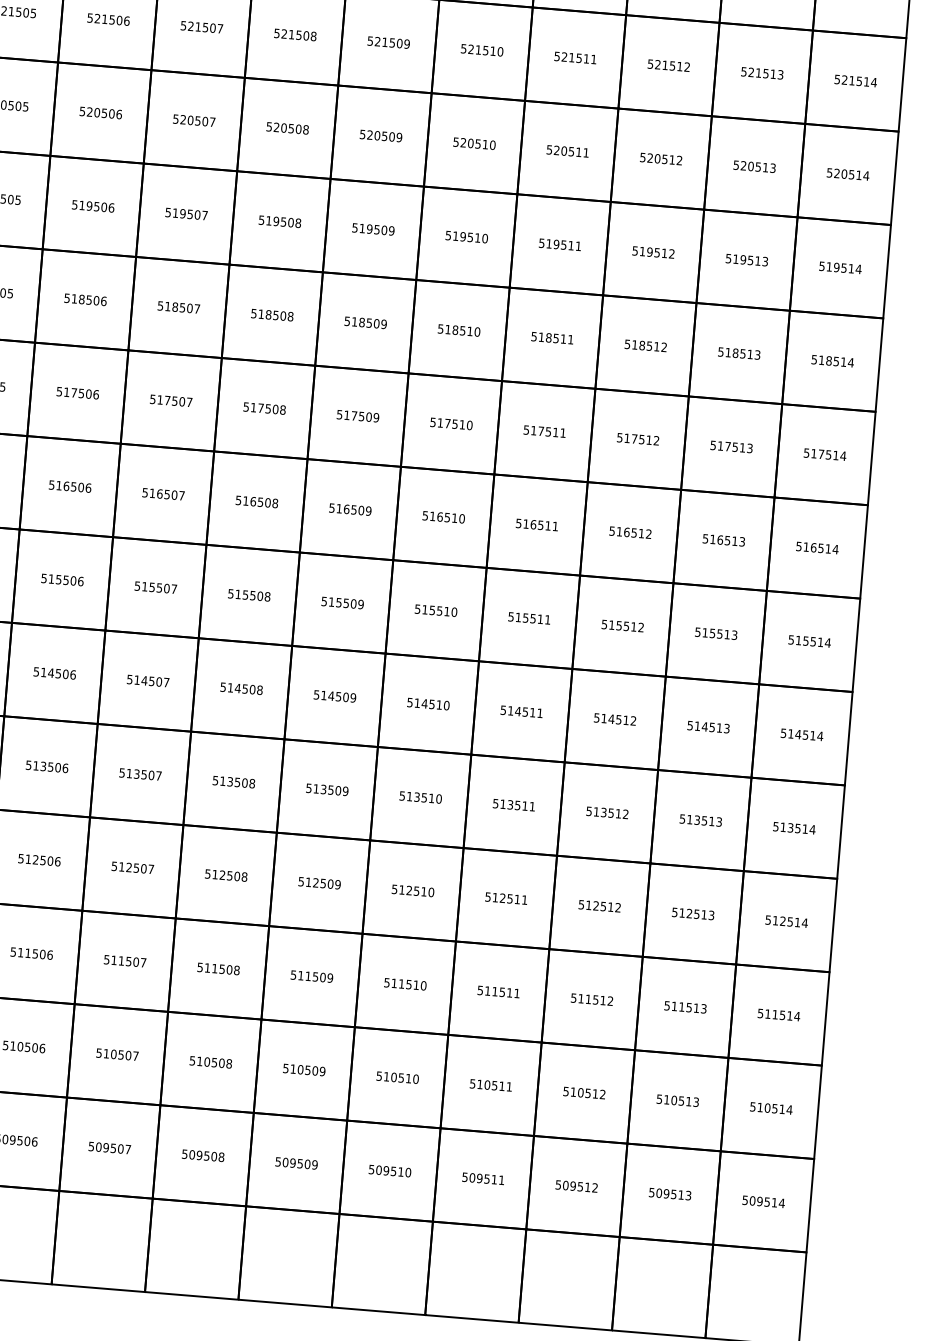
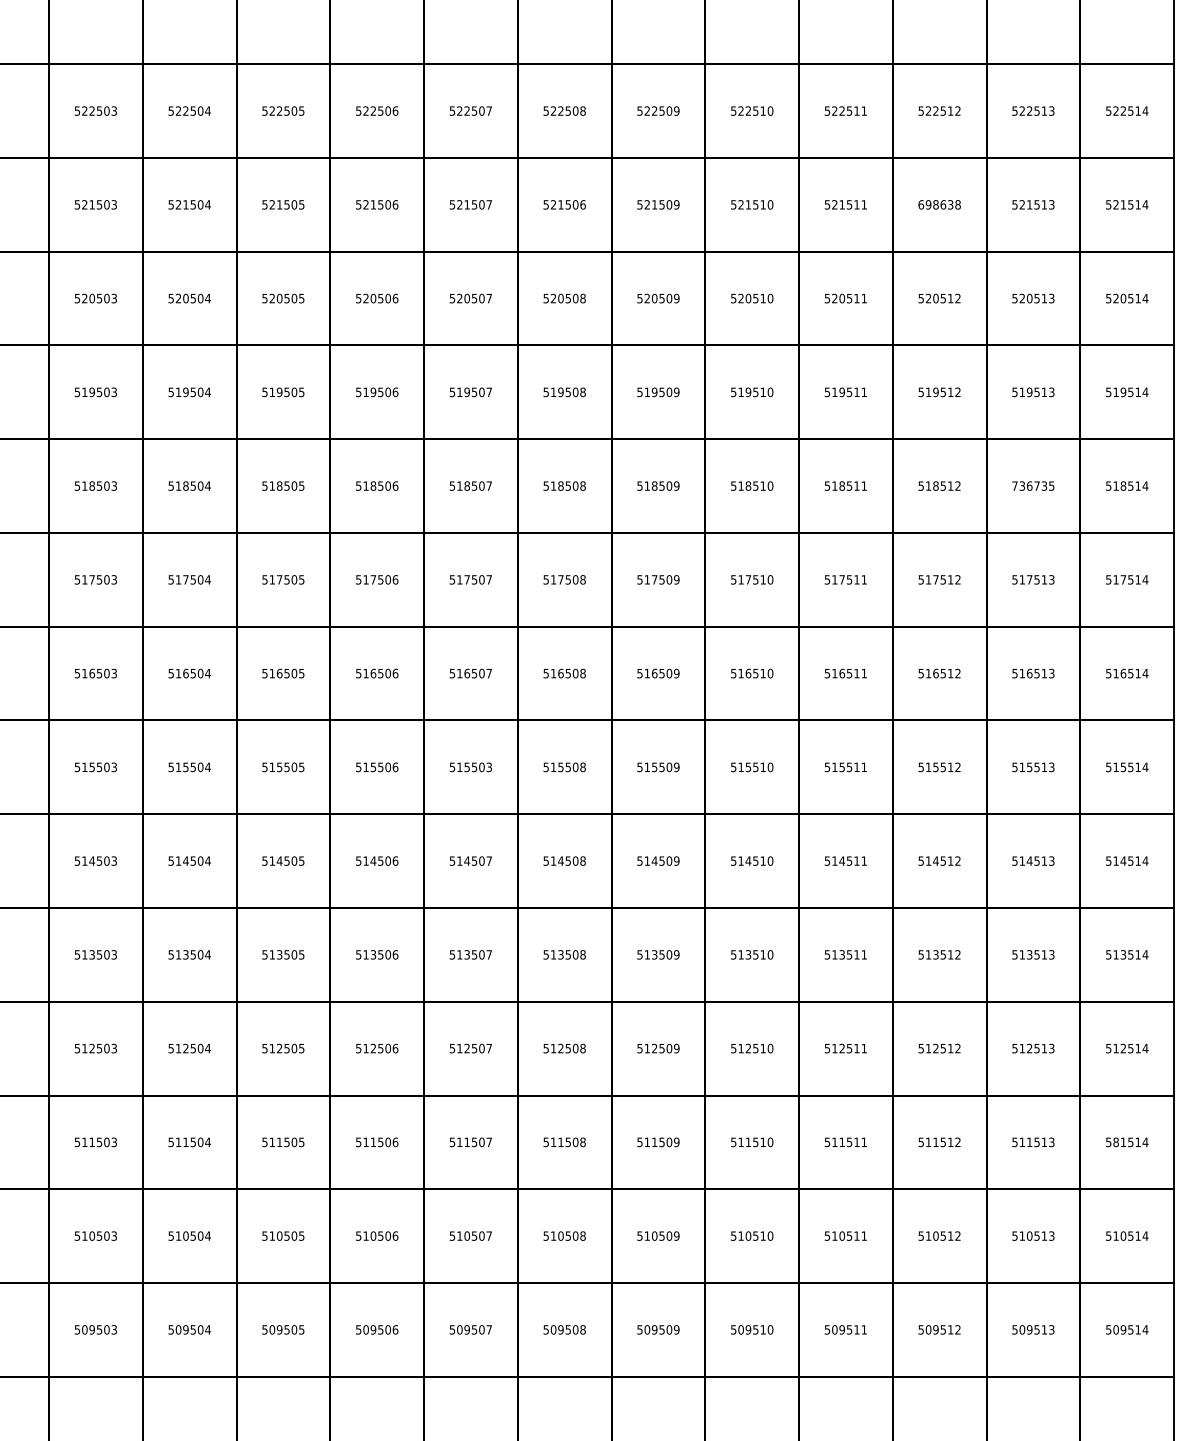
text: (313, 36) -> (582, 204), 521508 -> 521506
text: (668, 65) -> (939, 204), 521512 -> 698638
text: (739, 352) -> (1033, 485), 518513 -> 736735
text: (173, 589) -> (488, 767), 515507 -> 515503
text: (767, 1014) -> (1115, 1142), 511514 -> 581514

